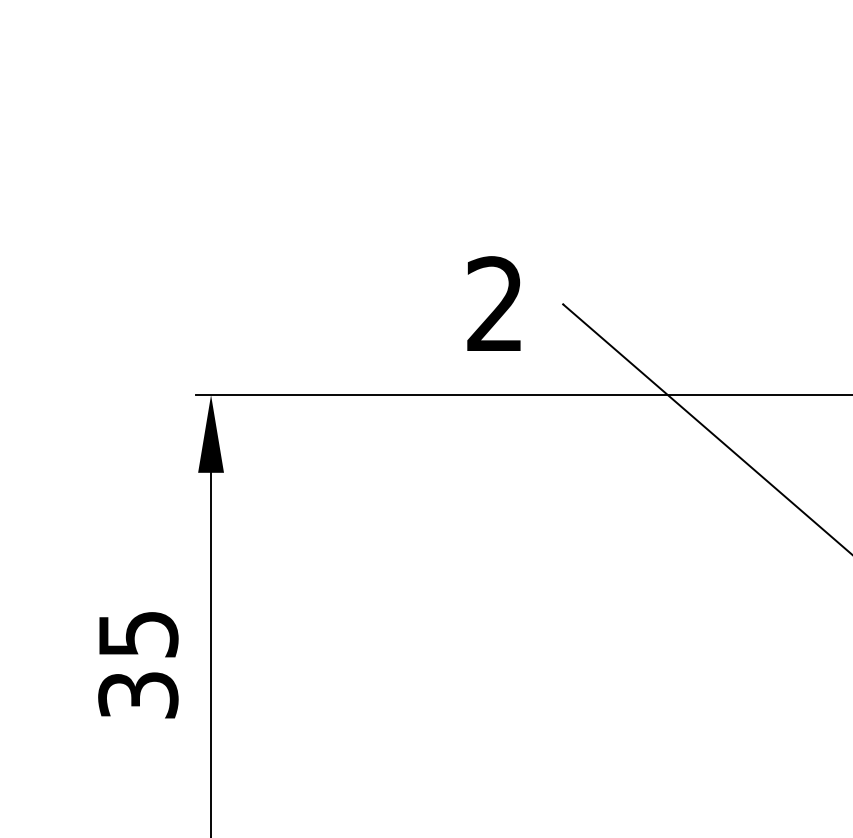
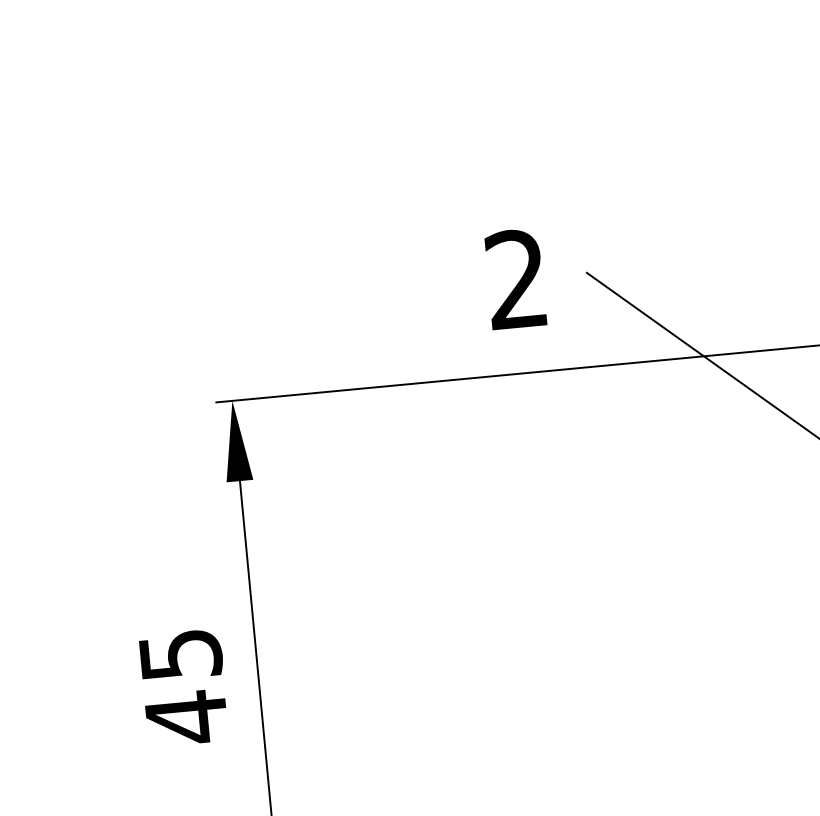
text: (138, 695) -> (186, 717), 35 -> 45

